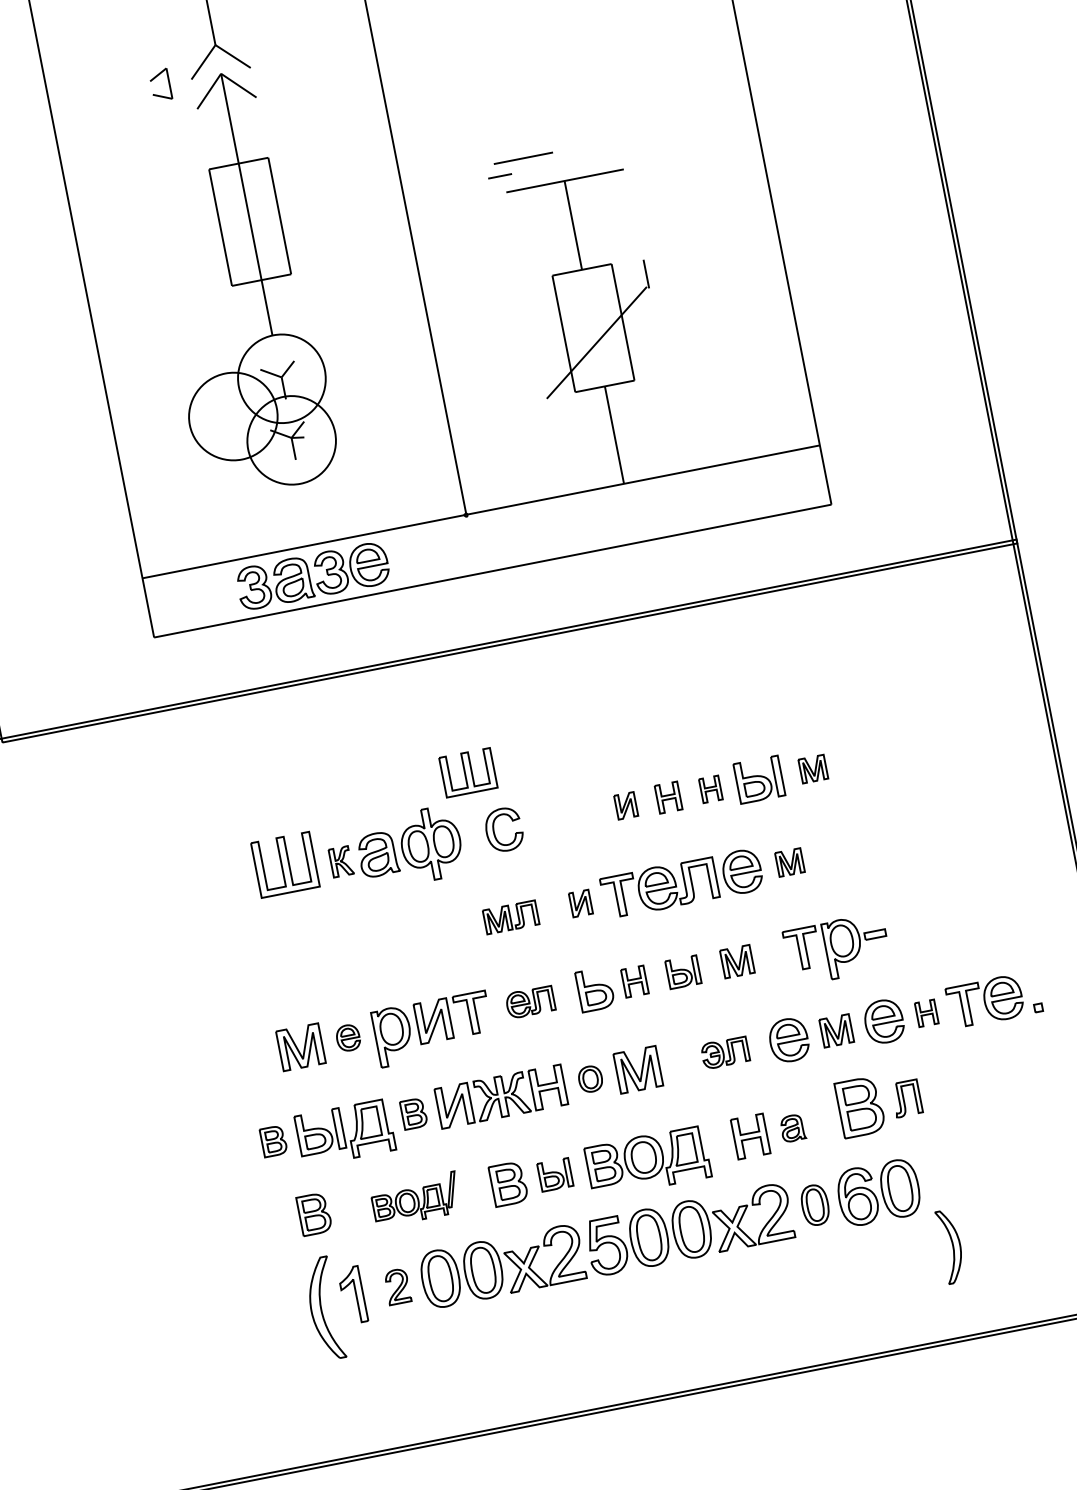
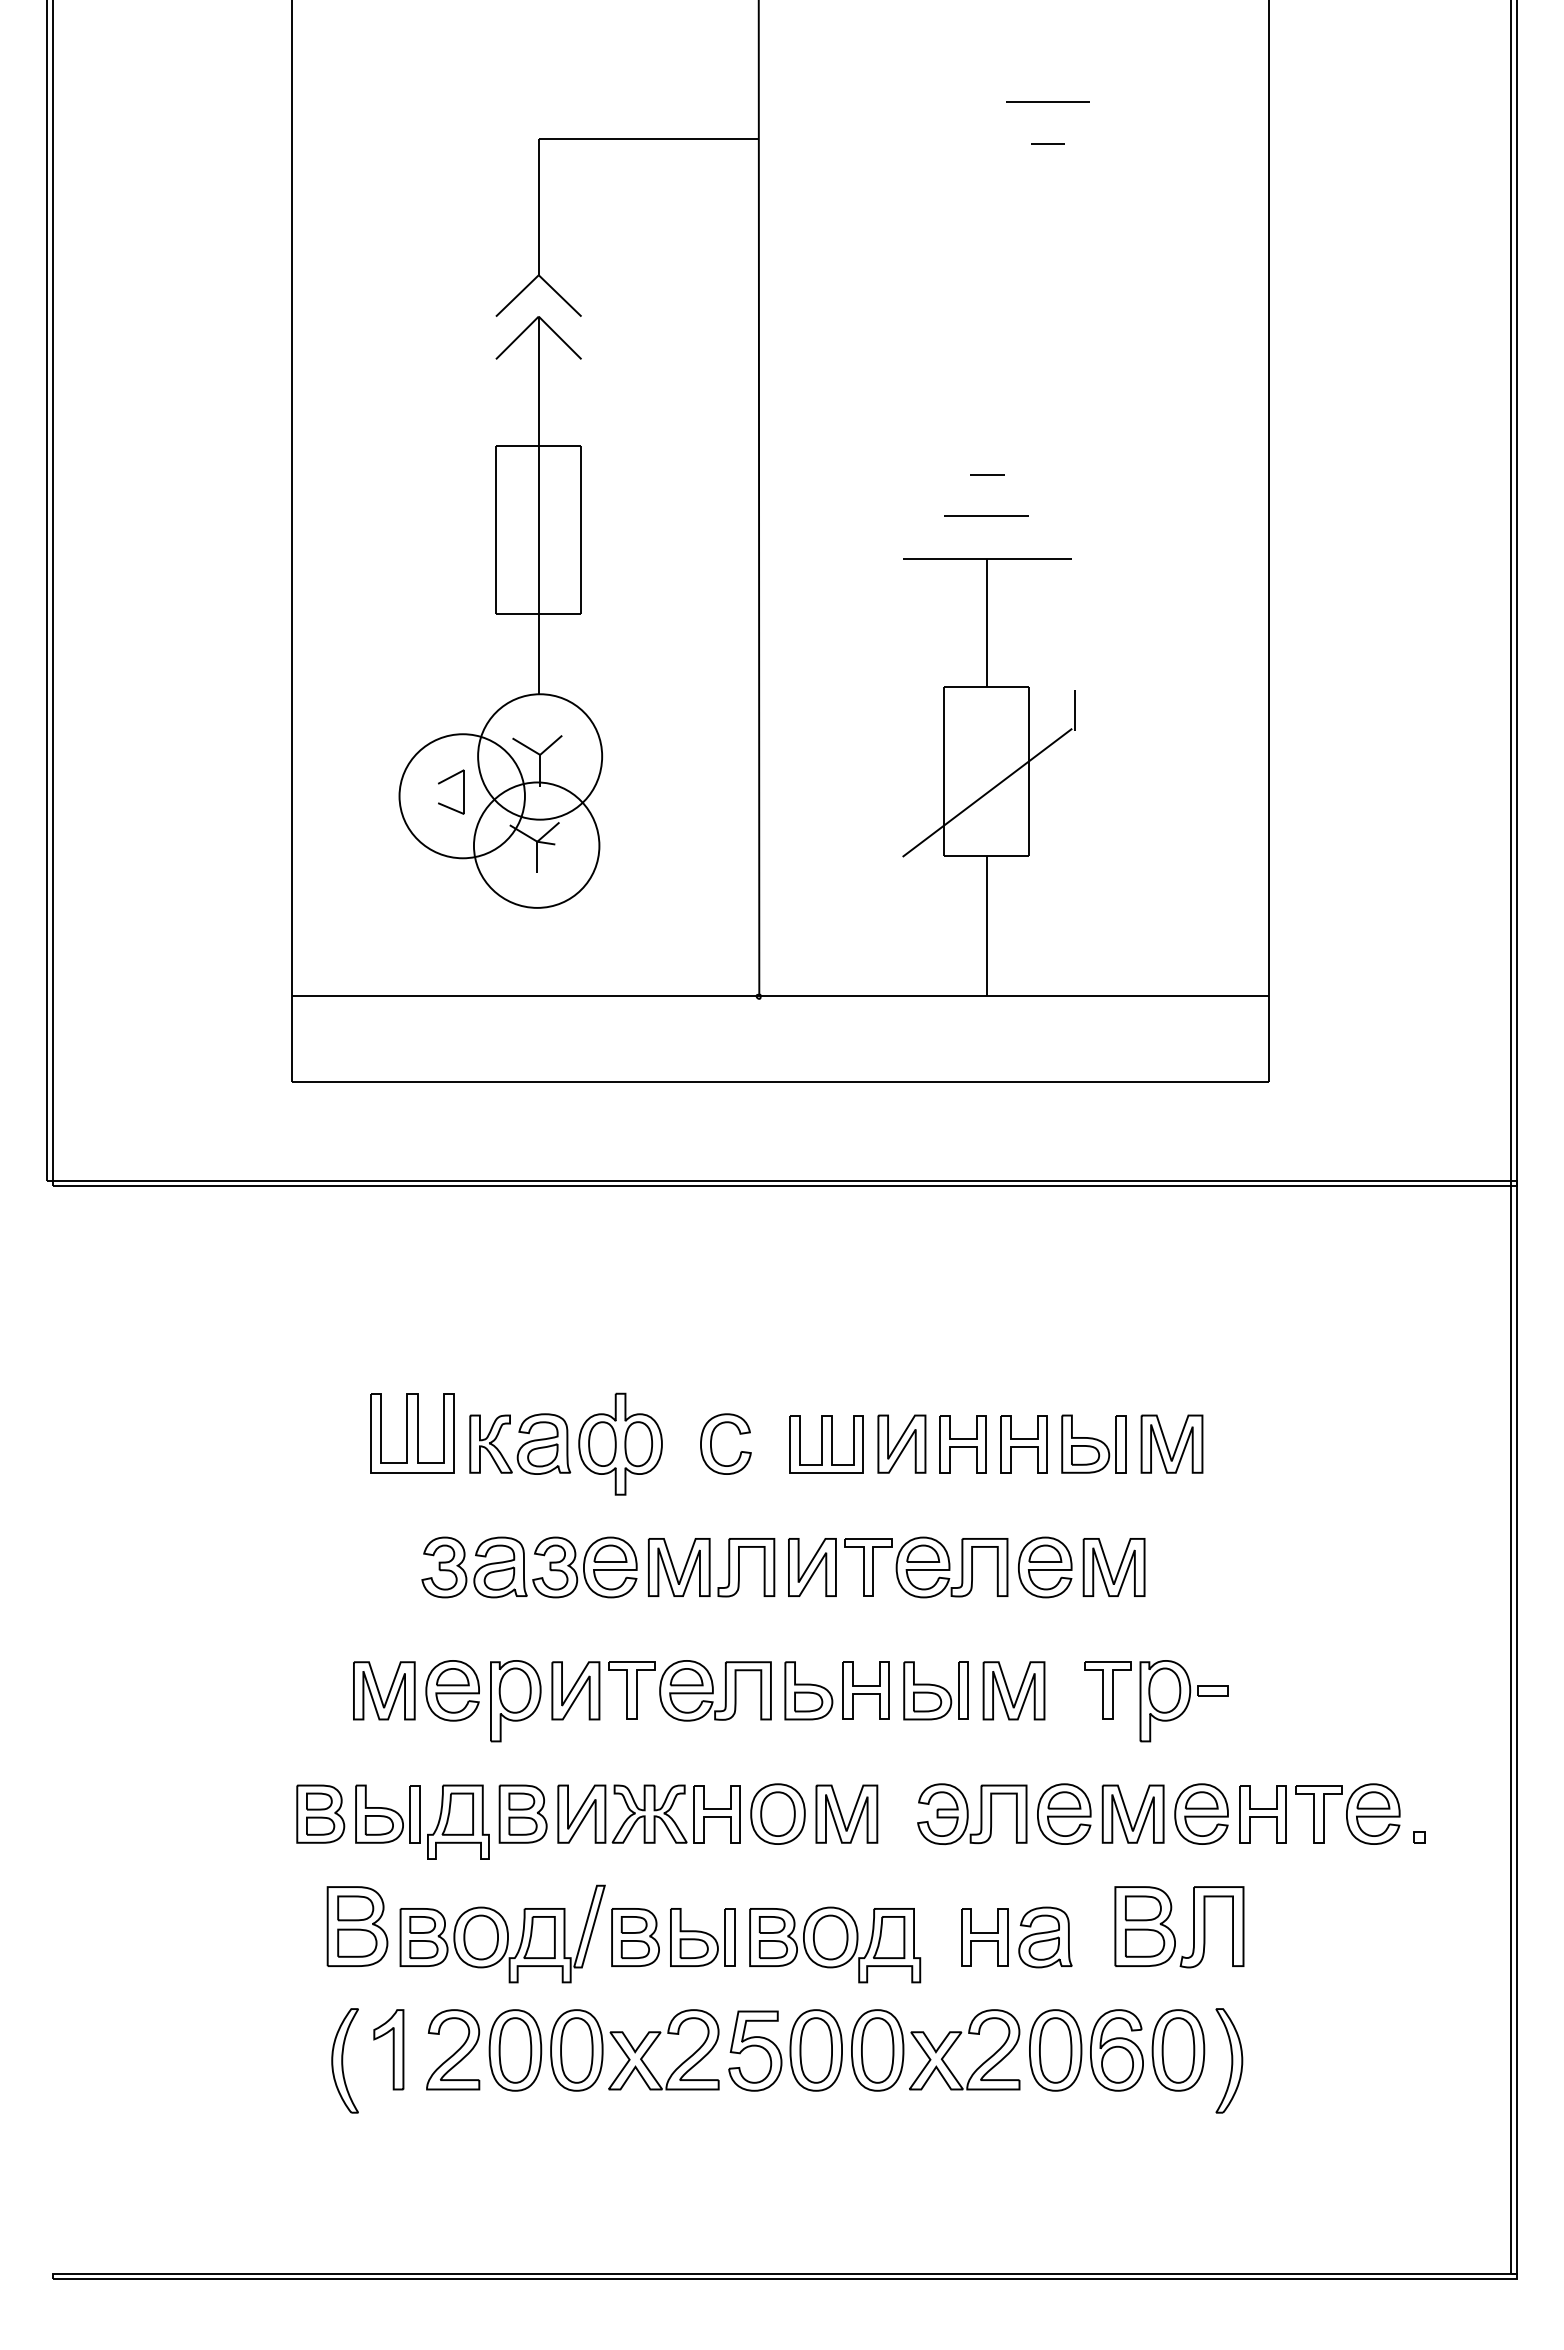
part: (168, 83) -> (463, 791), moved
line: (523, 157) -> (986, 515), moved
line: (500, 175) -> (987, 474), moved
part: (313, 576) -> (529, 1567), moved
part: (812, 768) -> (1171, 1443), size x1.67
part: (468, 773) -> (826, 1444), moved
part: (710, 789) -> (1023, 1444), size x1.67
part: (668, 797) -> (962, 1444), size x1.43
part: (625, 805) -> (901, 1443), size x1.67
part: (340, 861) -> (490, 1443), size x1.43
part: (789, 862) -> (1113, 1567), size x1.67
part: (580, 903) -> (812, 1567), size x1.67
part: (510, 917) -> (711, 1567), size x1.67
part: (736, 961) -> (1013, 1690), size x1.43
part: (682, 972) -> (935, 1690), size x1.43
part: (634, 981) -> (865, 1690), size x1.43
part: (530, 1001) -> (715, 1690), size x1.67
part: (926, 1013) -> (1262, 1814), size x1.67
part: (836, 1030) -> (1132, 1813), size x1.43
part: (348, 1037) -> (452, 1690), size x1.67
part: (725, 1052) -> (972, 1814), size x1.67
part: (590, 1078) -> (777, 1813), size x1.67
part: (906, 1098) -> (1211, 1927), size x1.67
part: (413, 1113) -> (522, 1813), size x1.43
part: (792, 1128) -> (1045, 1937), size x1.67
part: (273, 1140) -> (320, 1813), size x1.43
part: (555, 1174) -> (702, 1937), size x1.43
part: (415, 1199) -> (502, 1933), size x1.67
part: (815, 1205) -> (1055, 2050), size x1.43
part: (314, 1214) -> (357, 1926), size x1.43
part: (951, 1246) -> (1229, 2060), moved
part: (397, 1286) -> (453, 2049), size x1.67
part: (323, 1308) -> (344, 2060), size x0.71

